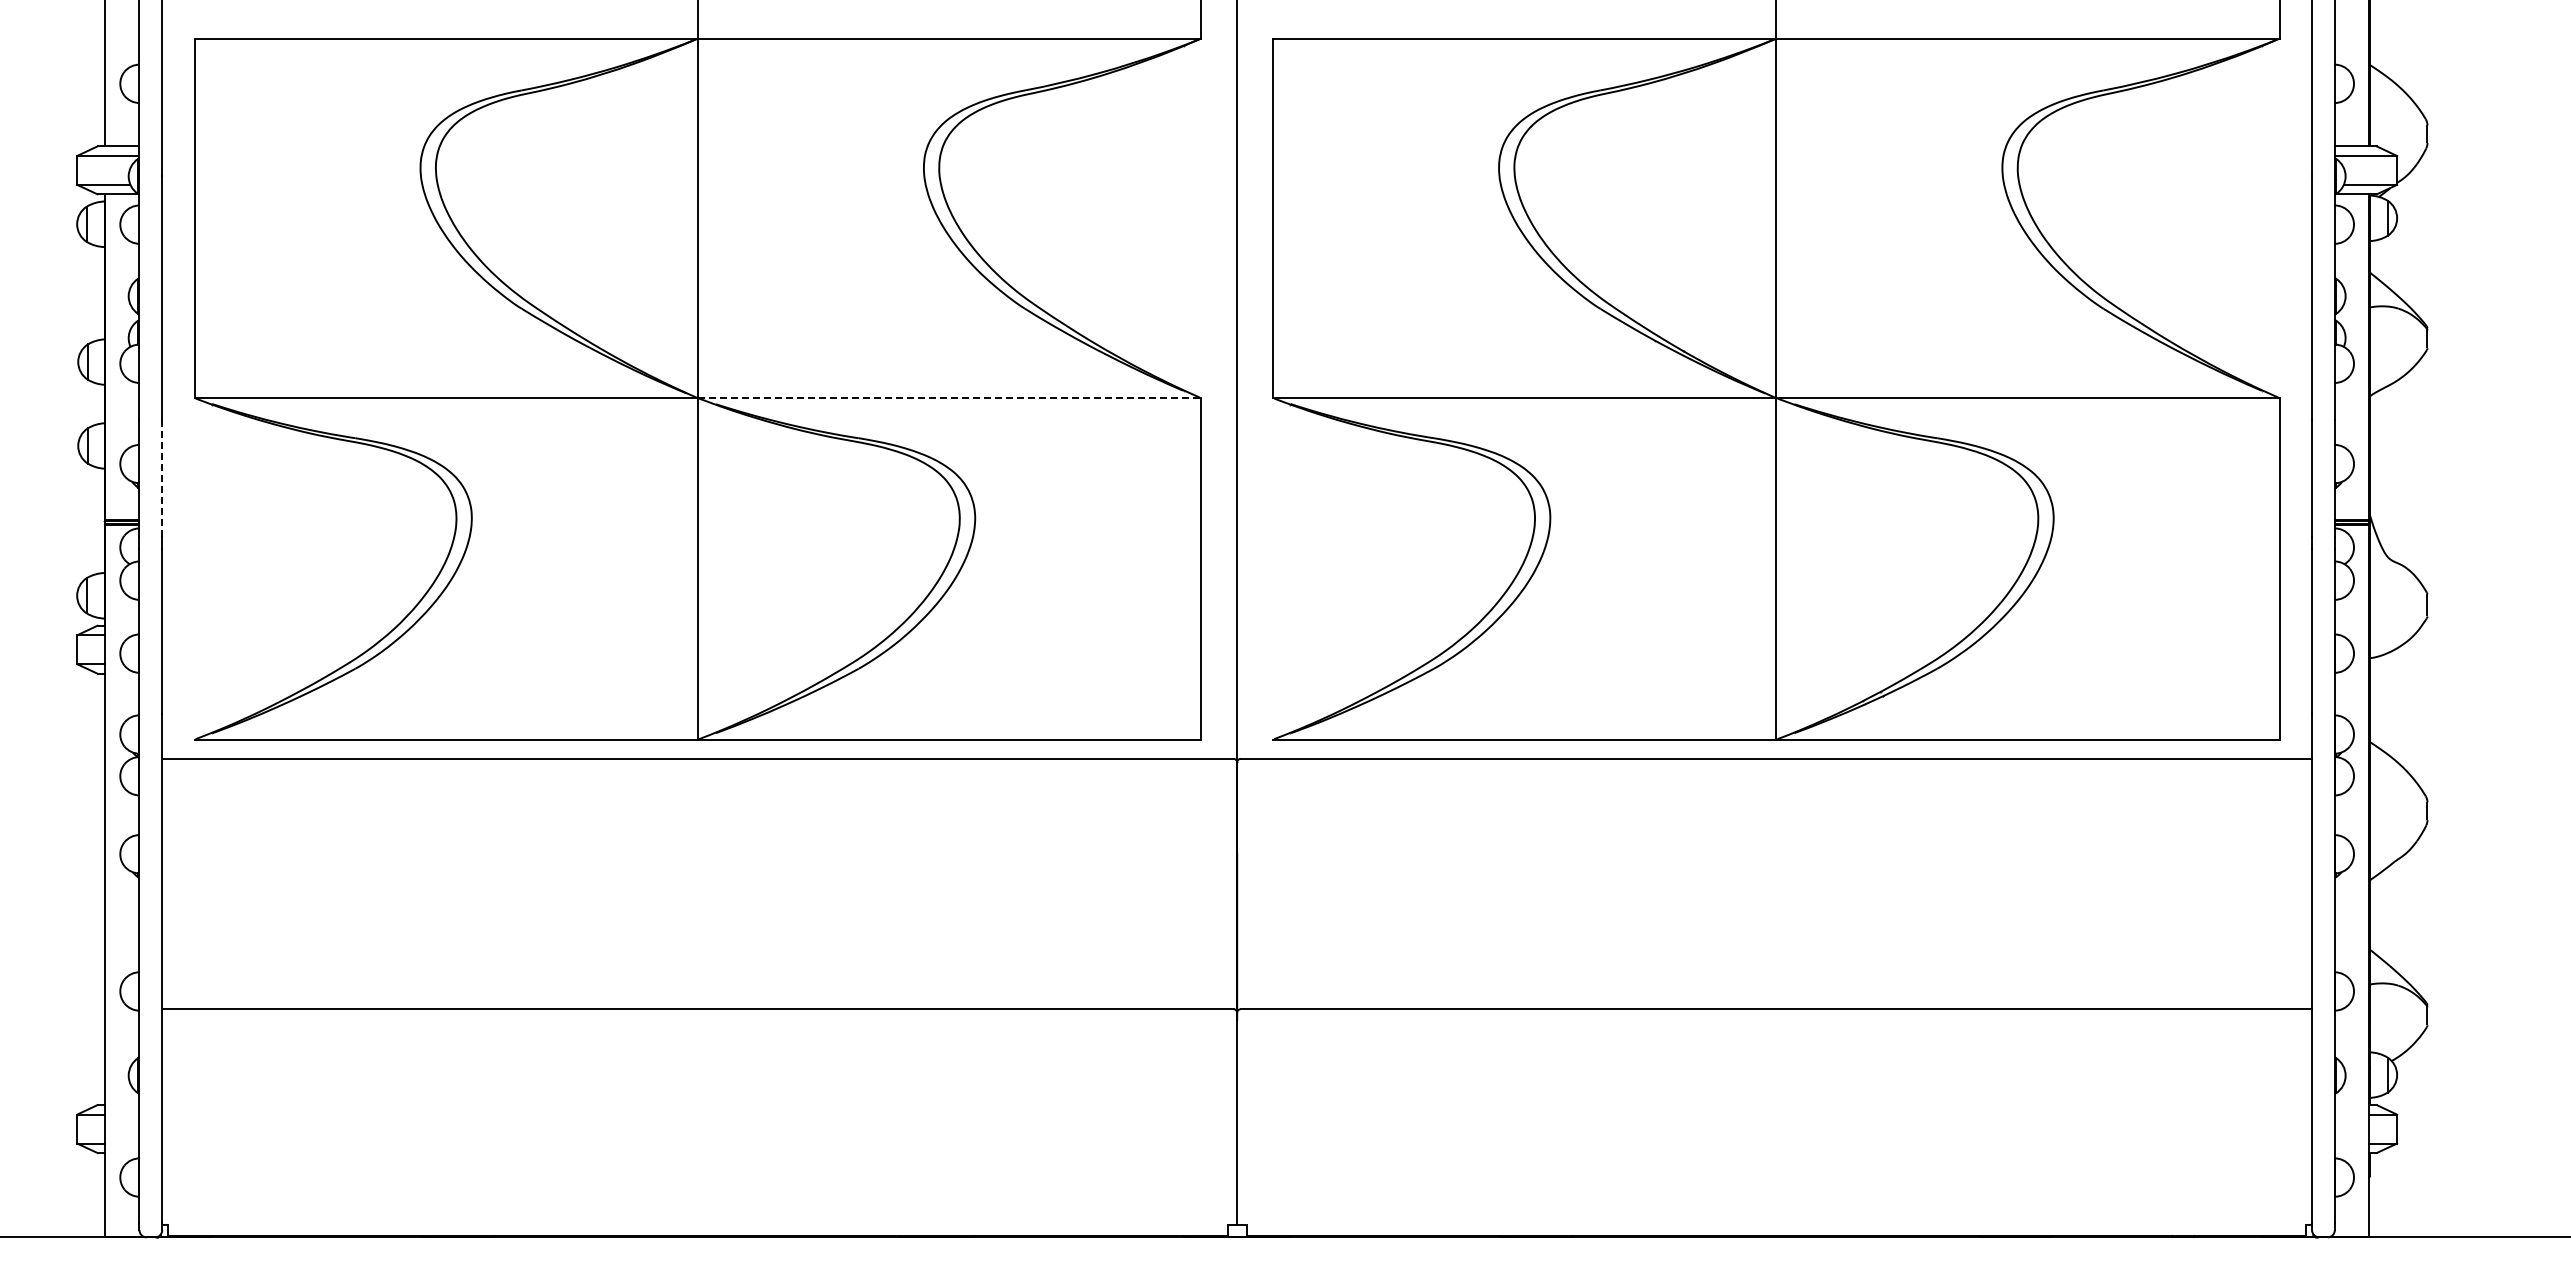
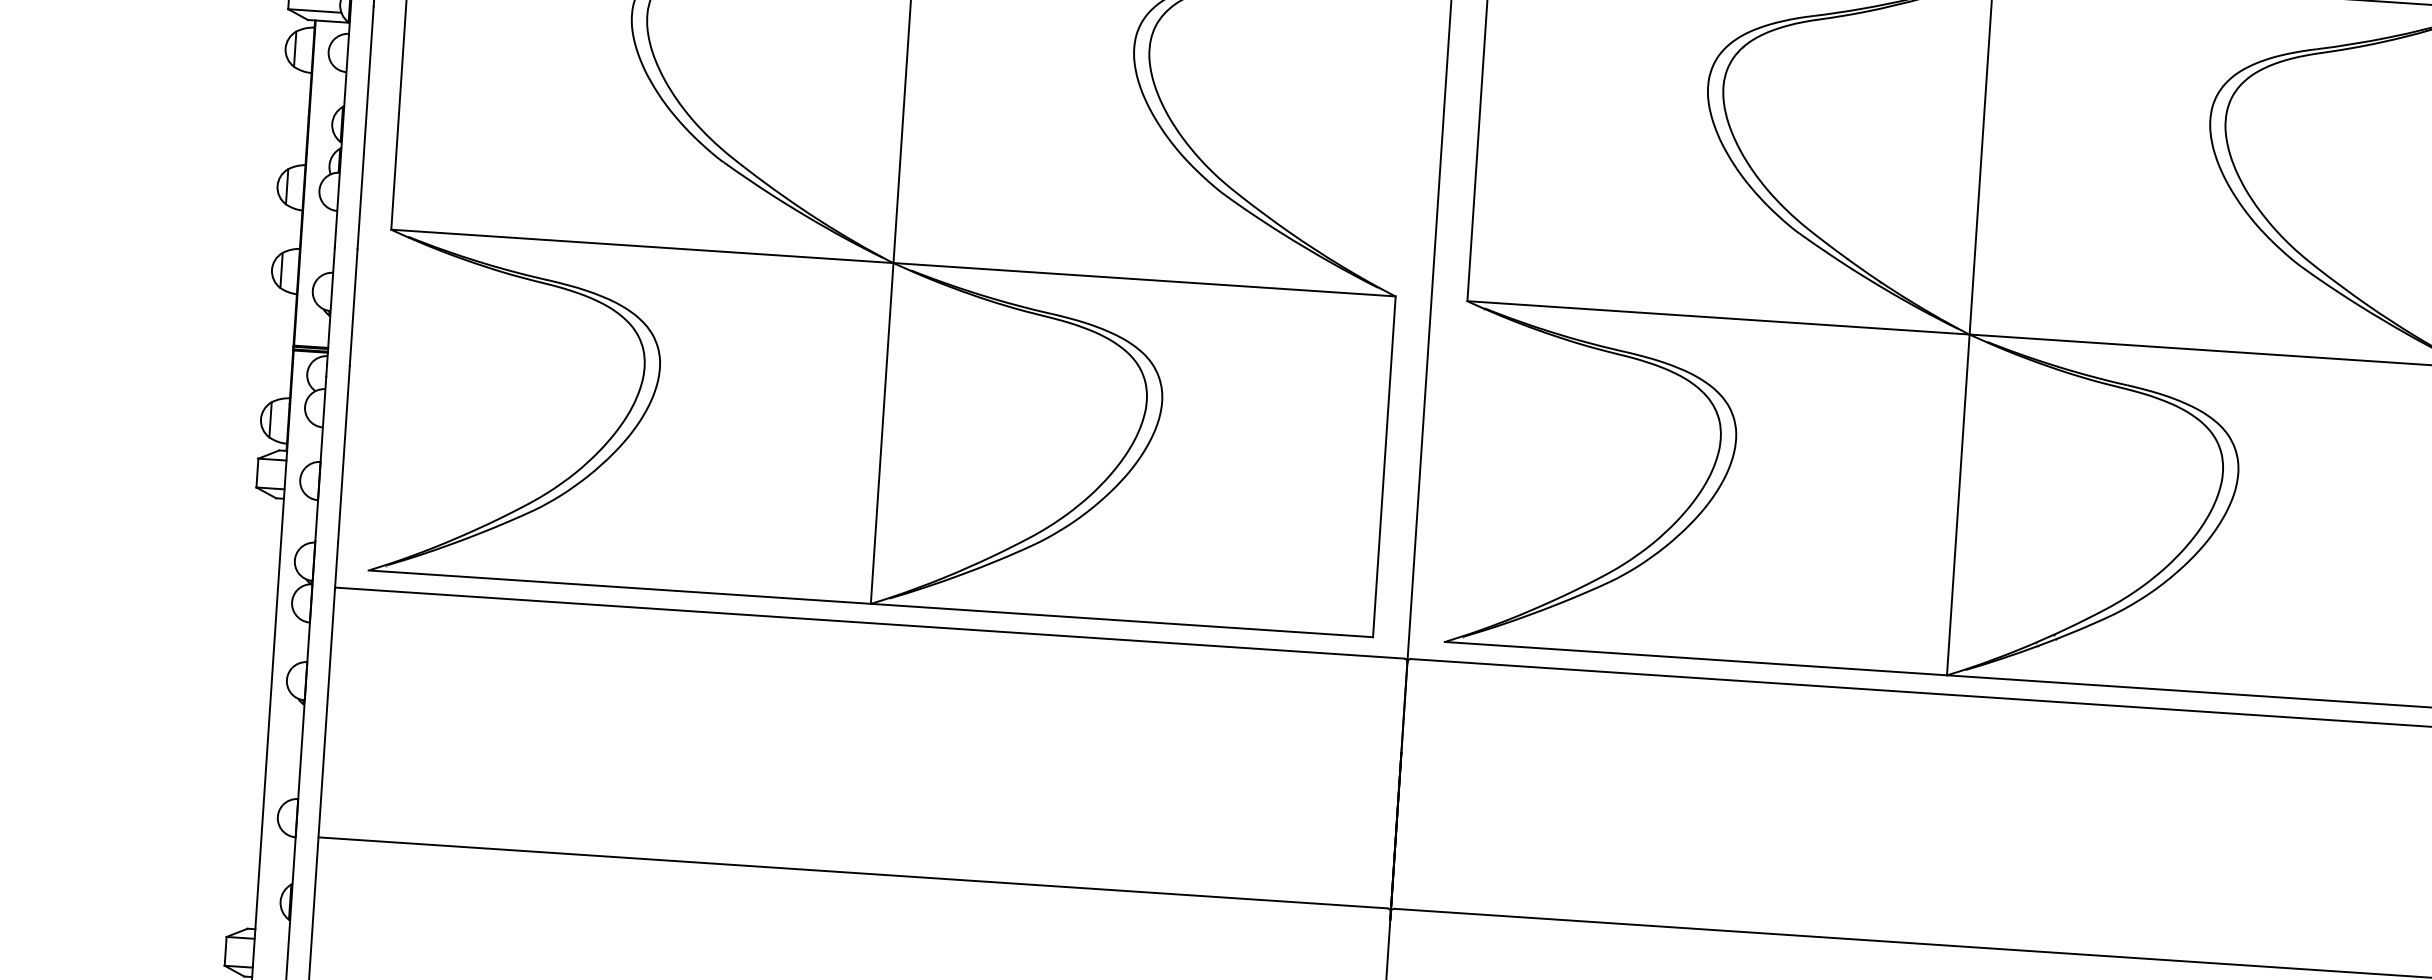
line: (949, 398) -> (1144, 280), dashed -> solid
line: (162, 478) -> (353, 307), dashed -> solid

